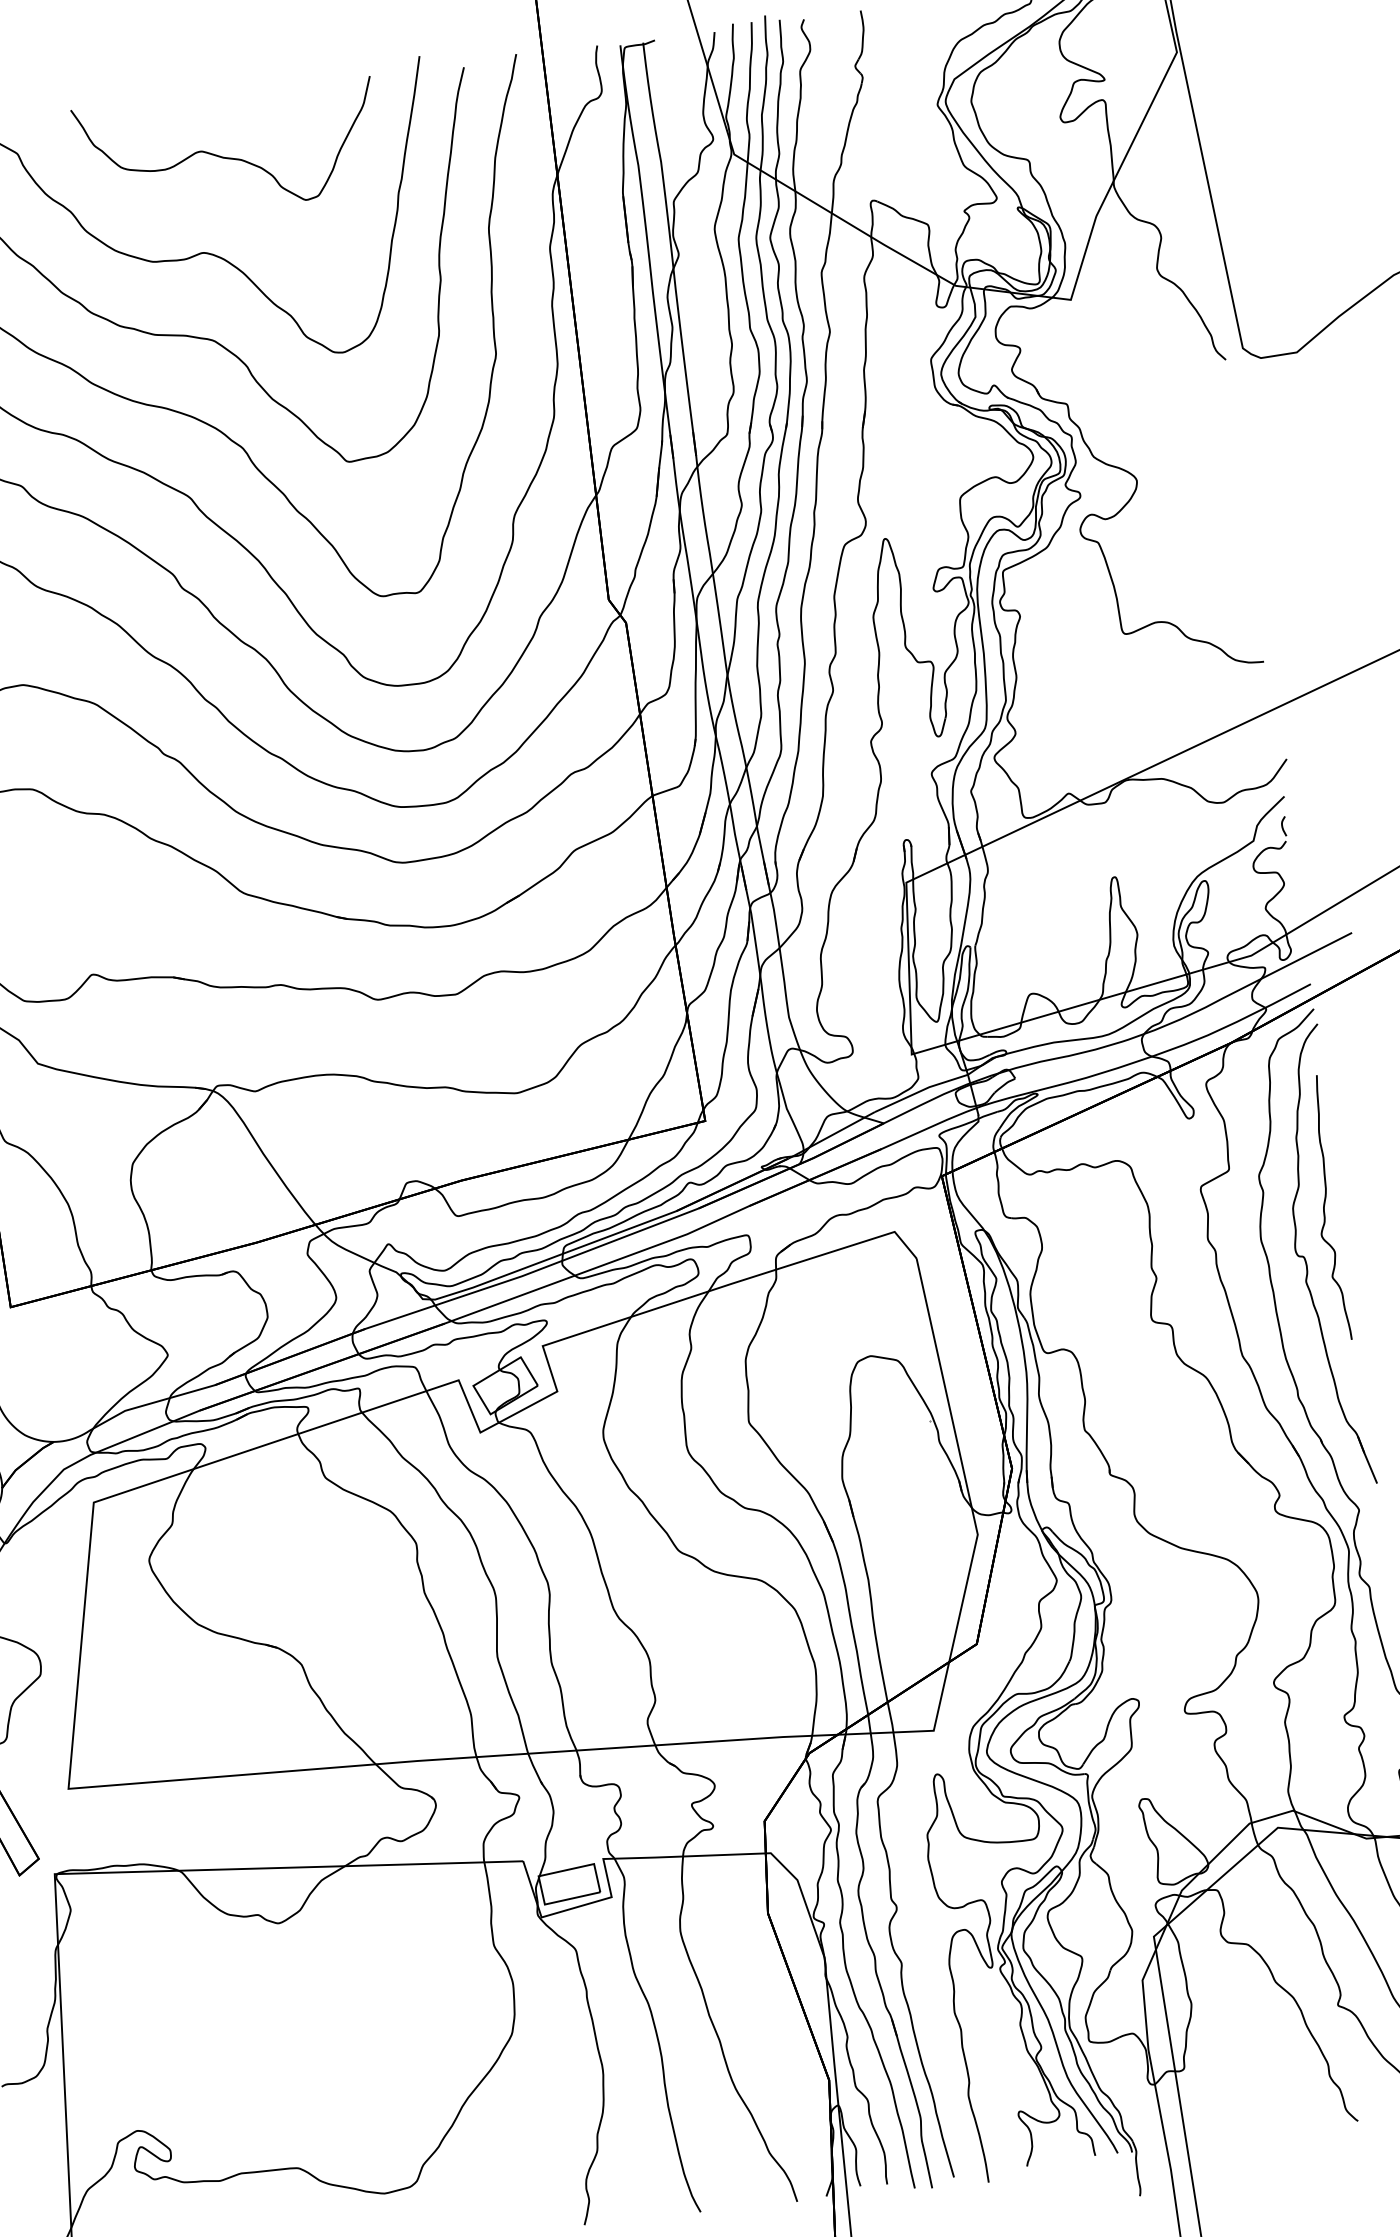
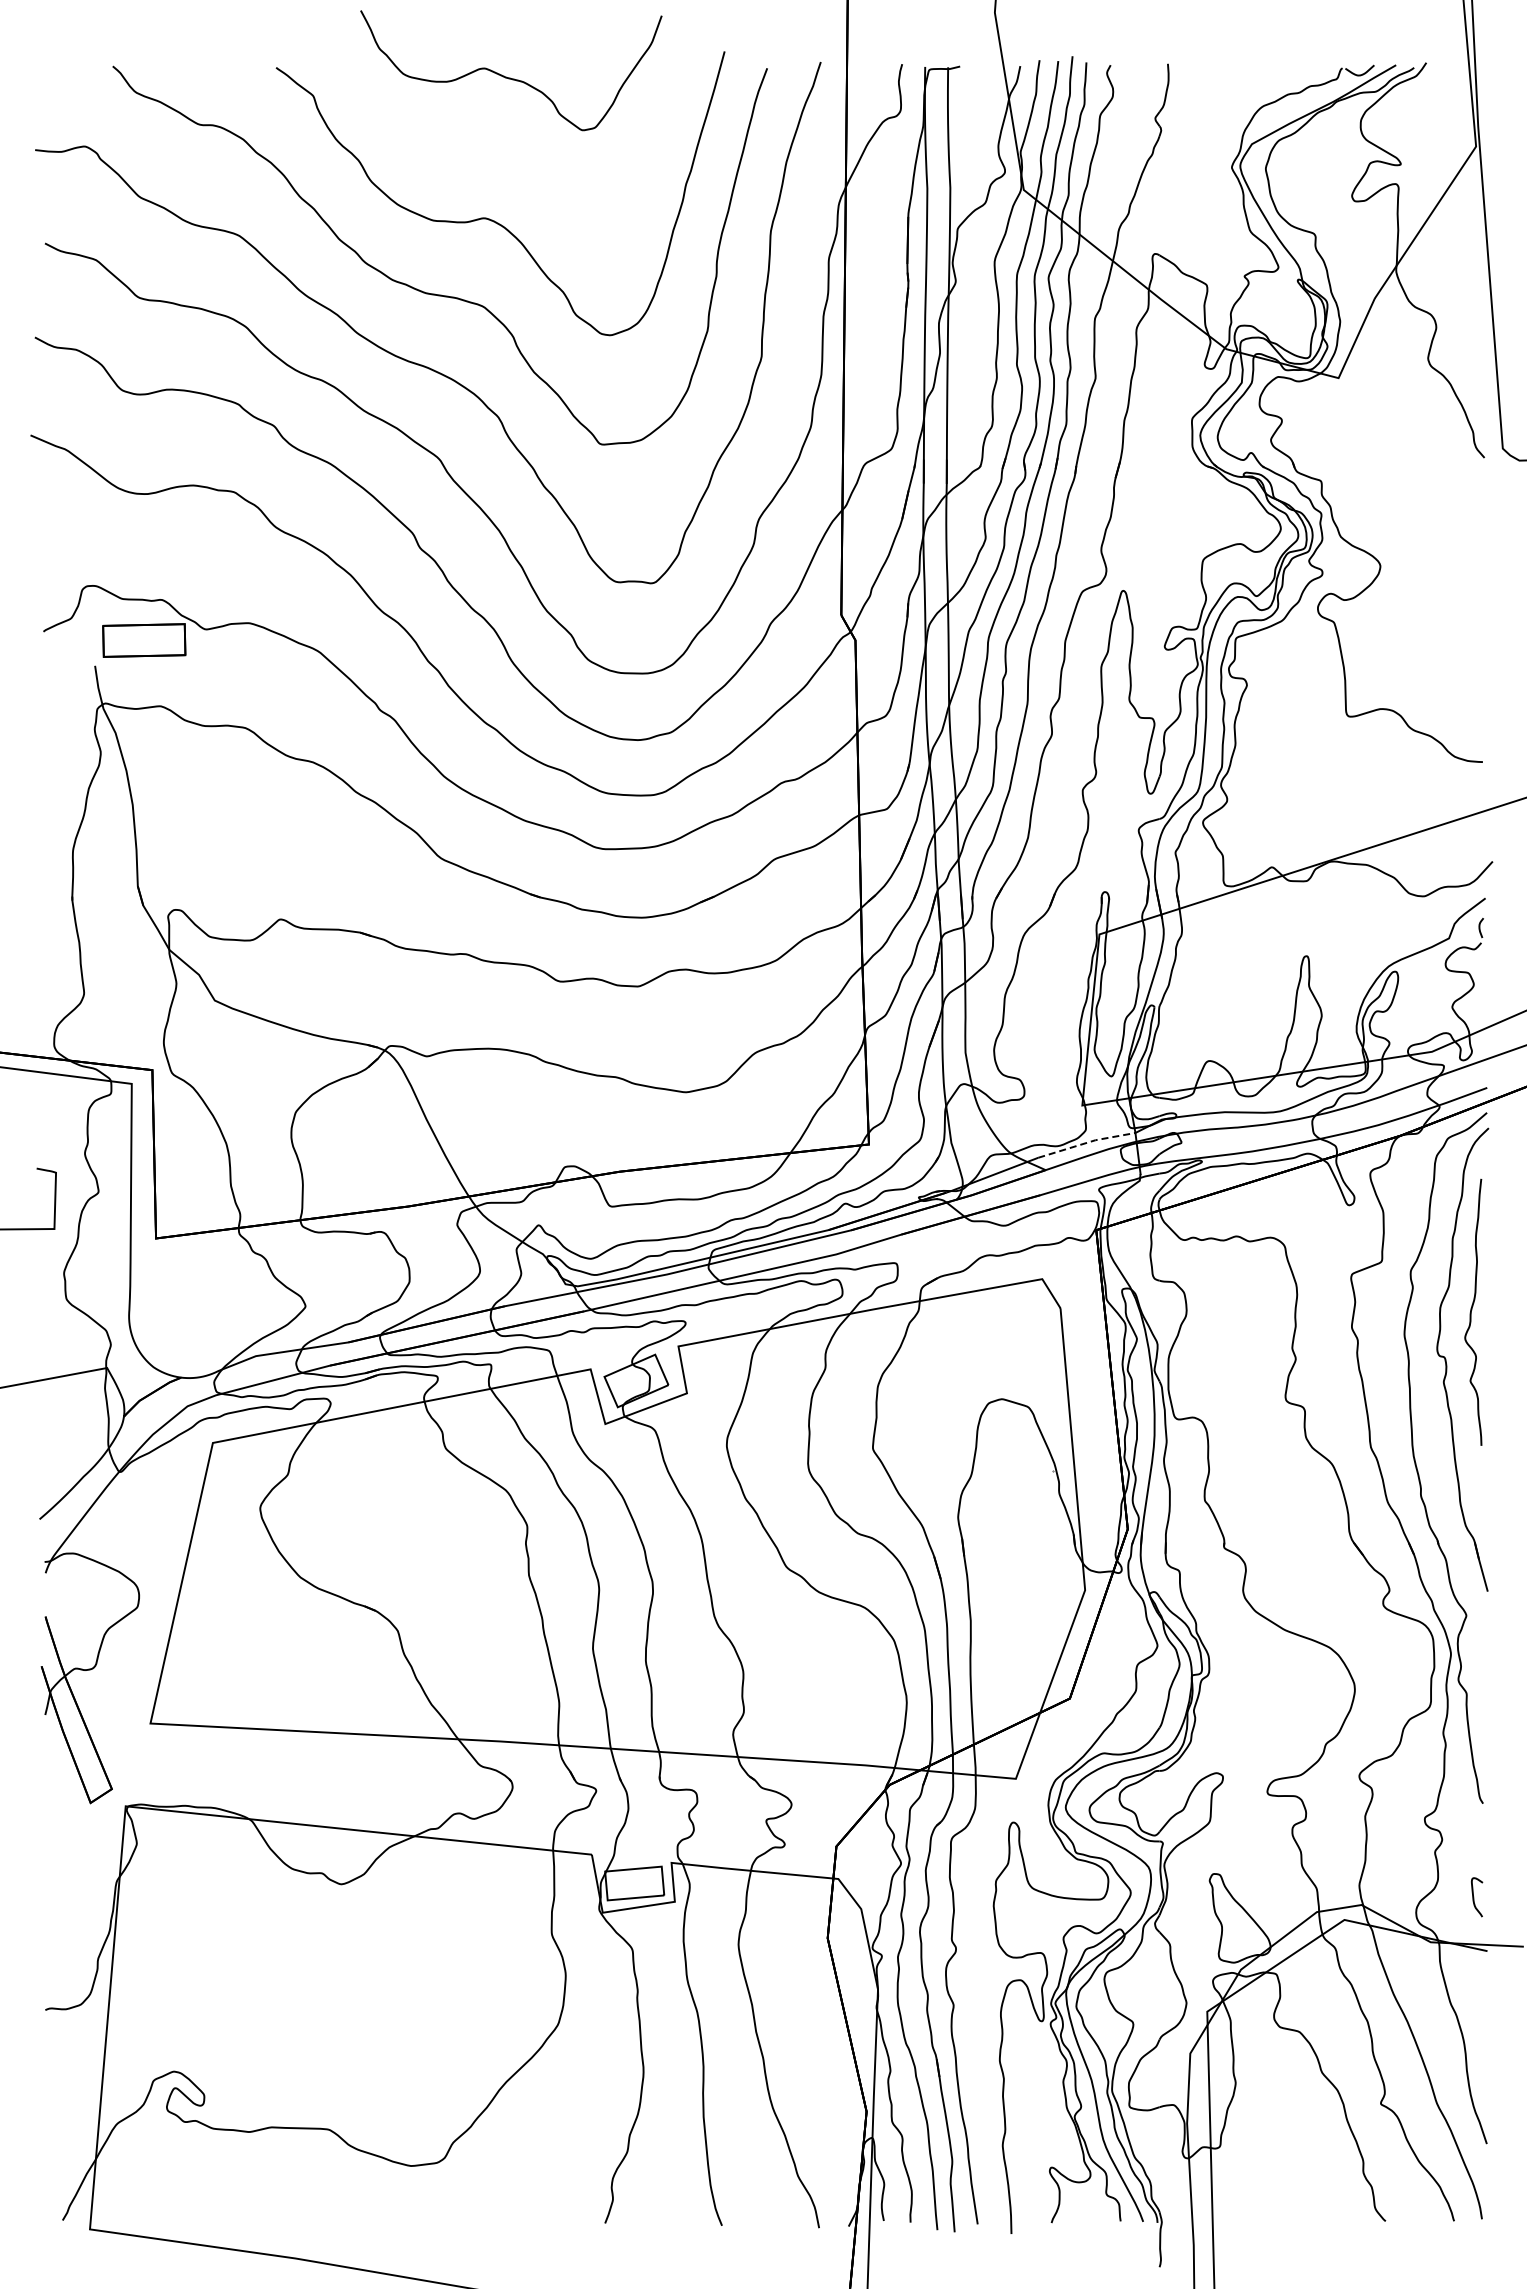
curve: (227, 157) -> (510, 77), moved
line: (921, 1090) -> (1087, 1142), solid -> dashed

